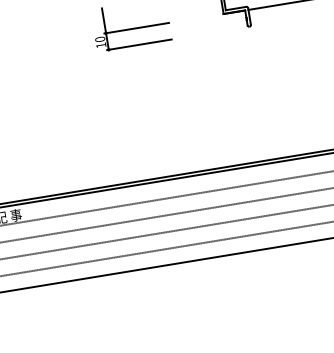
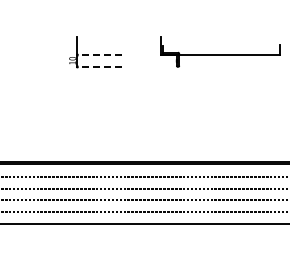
line: (135, 29) -> (98, 55), solid -> dashed
line: (138, 44) -> (98, 66), solid -> dashed

